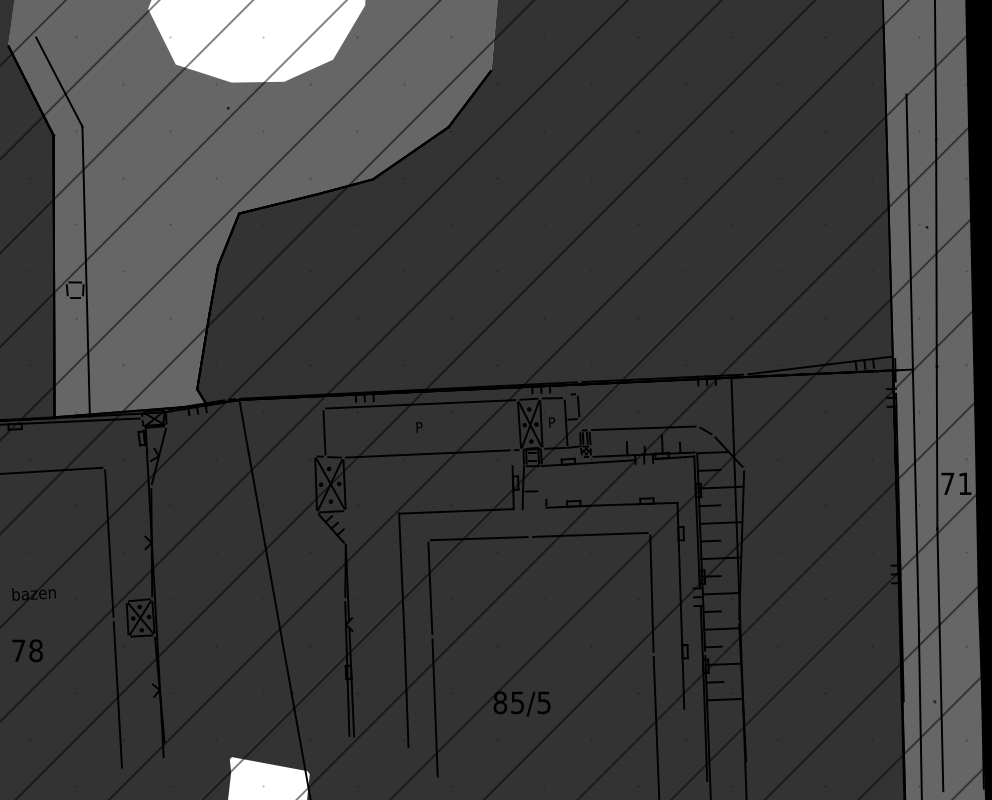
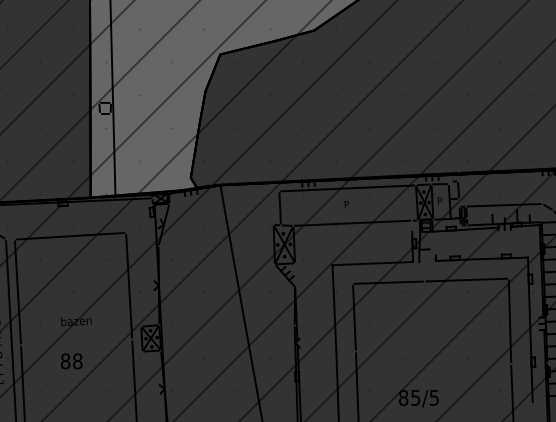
text: (18, 650) -> (65, 361), 78 -> 88

